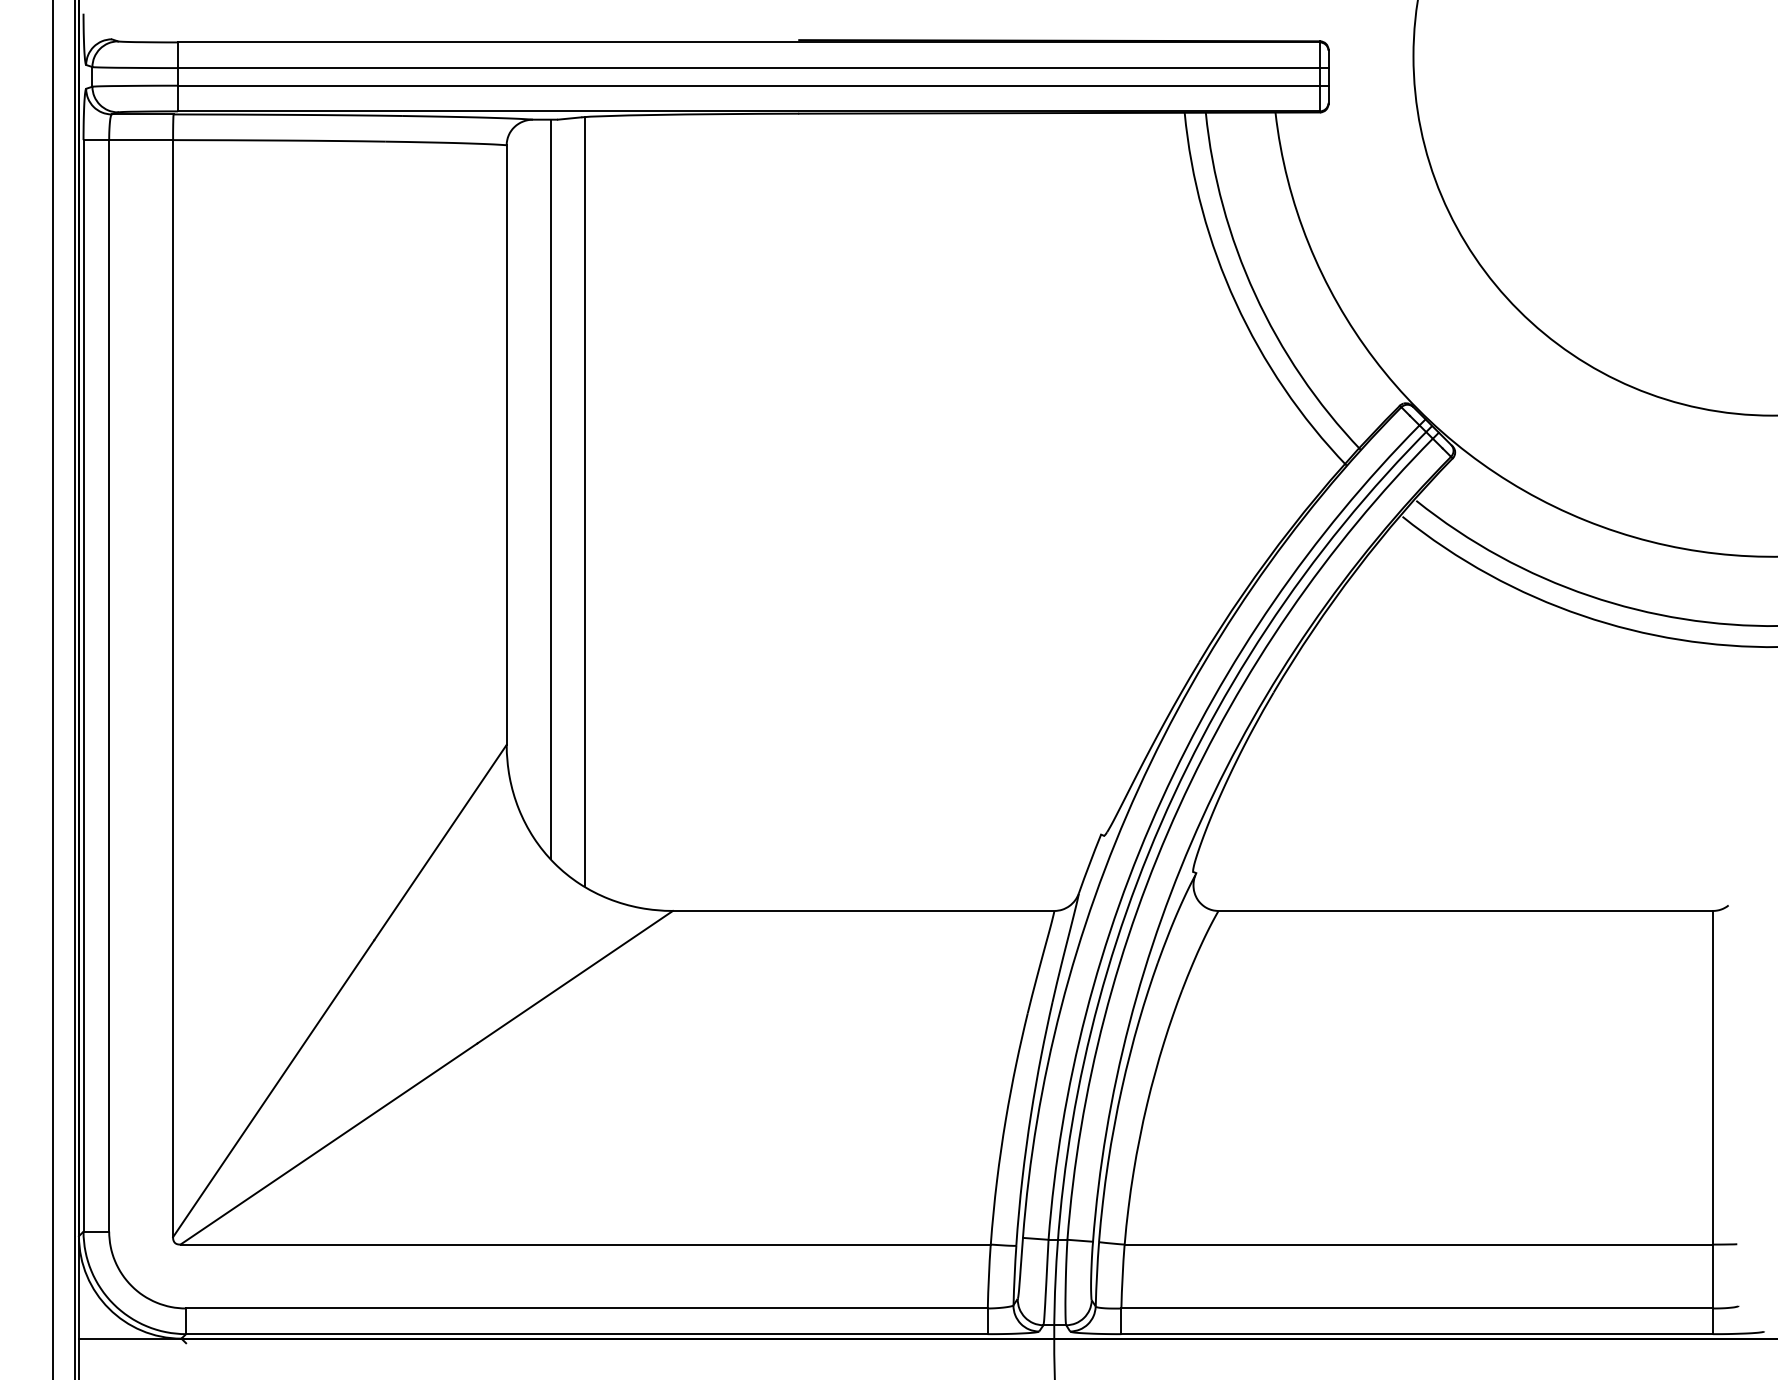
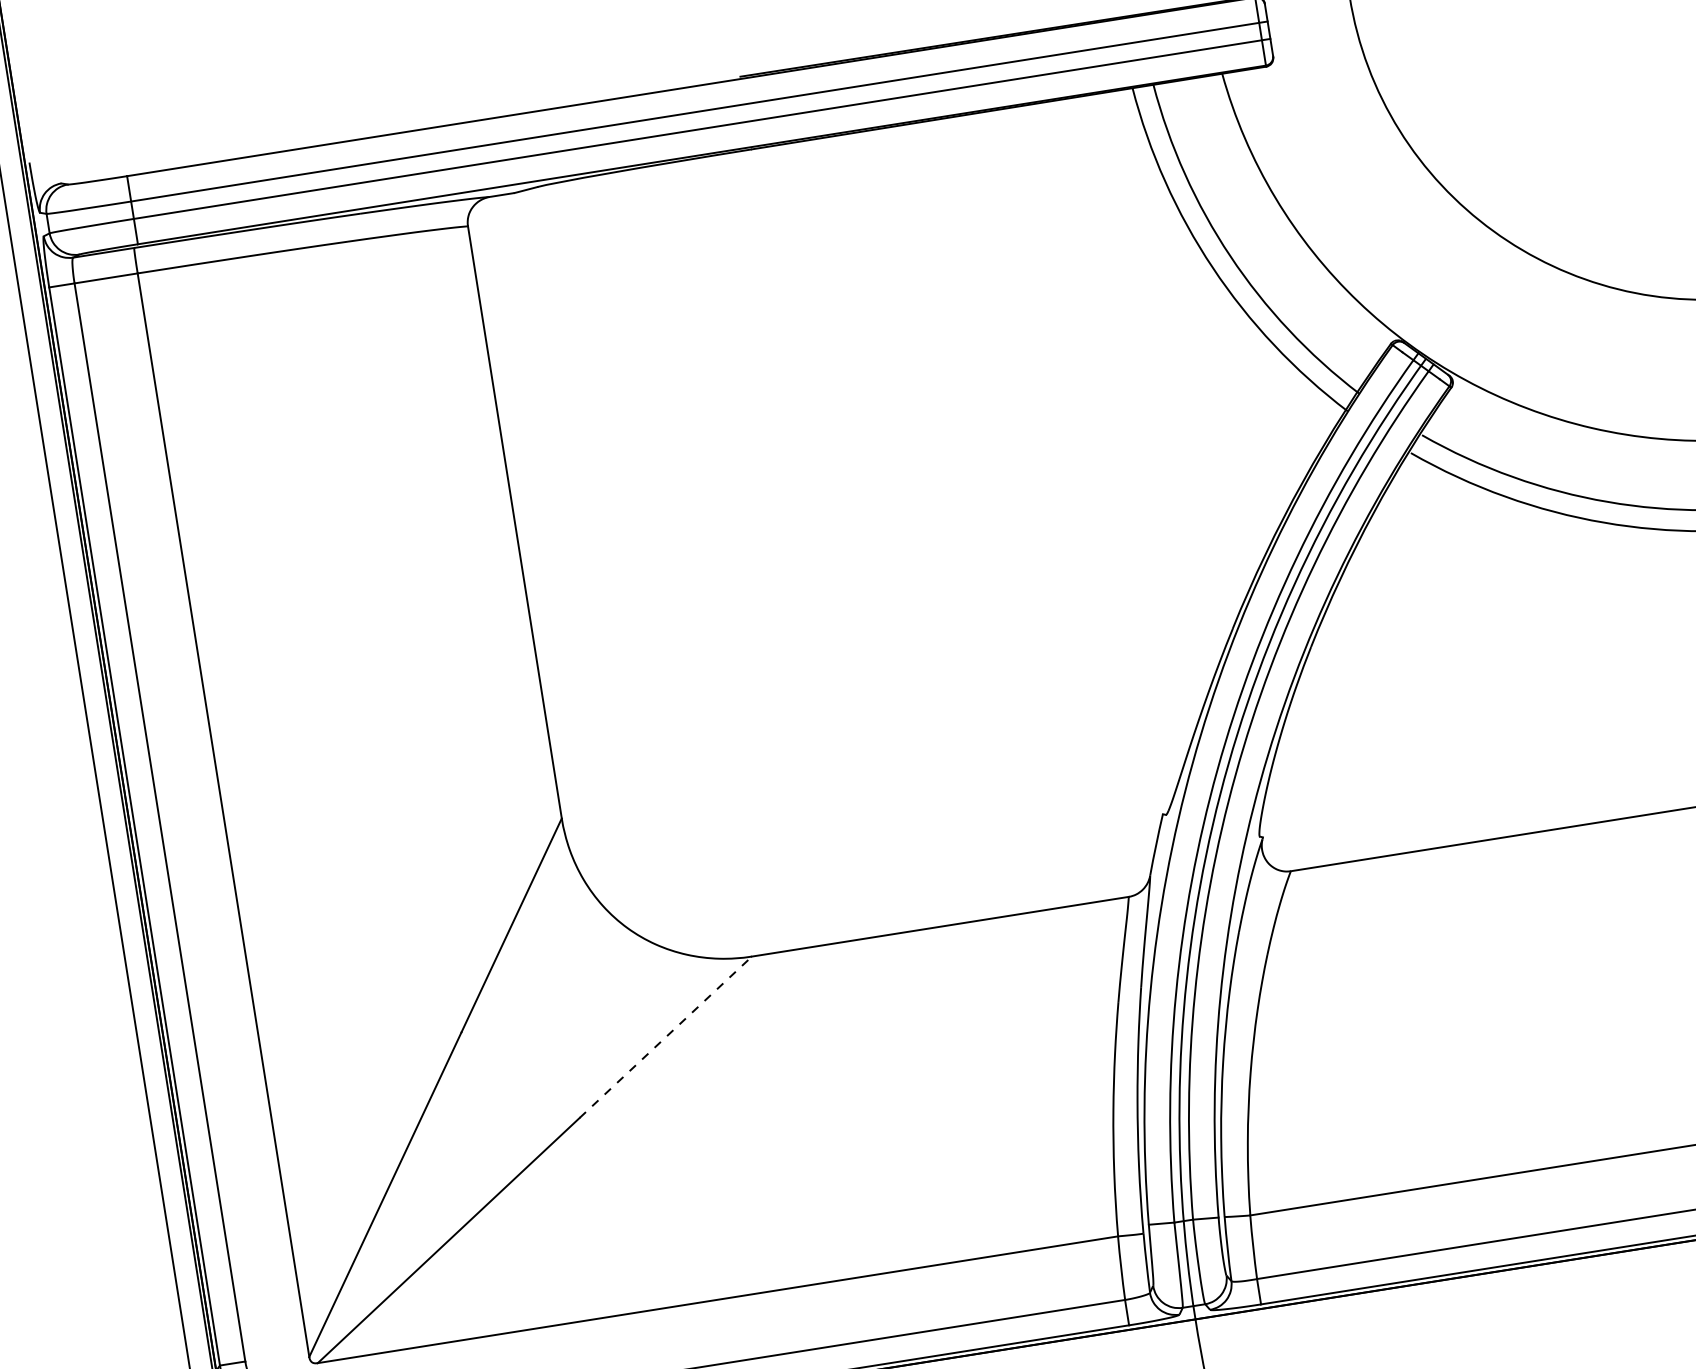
line: (550, 489) -> (565, 559), removed
line: (584, 501) -> (600, 565), removed
line: (575, 976) -> (665, 1036), solid -> dashed

